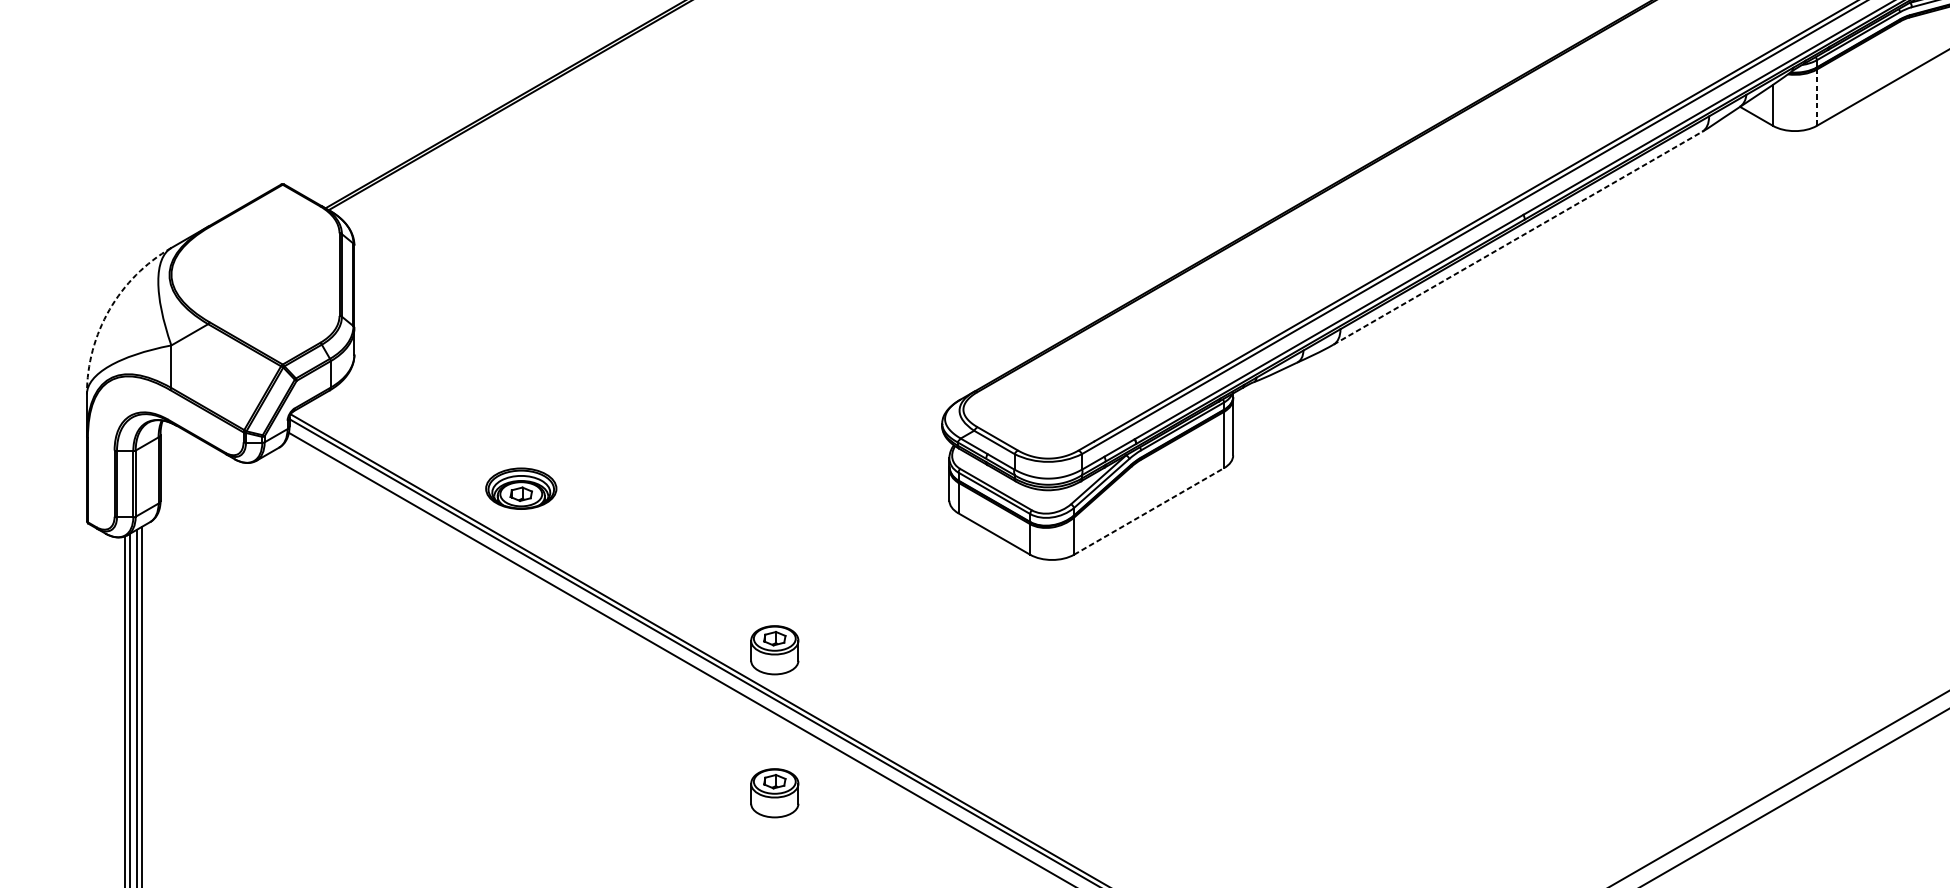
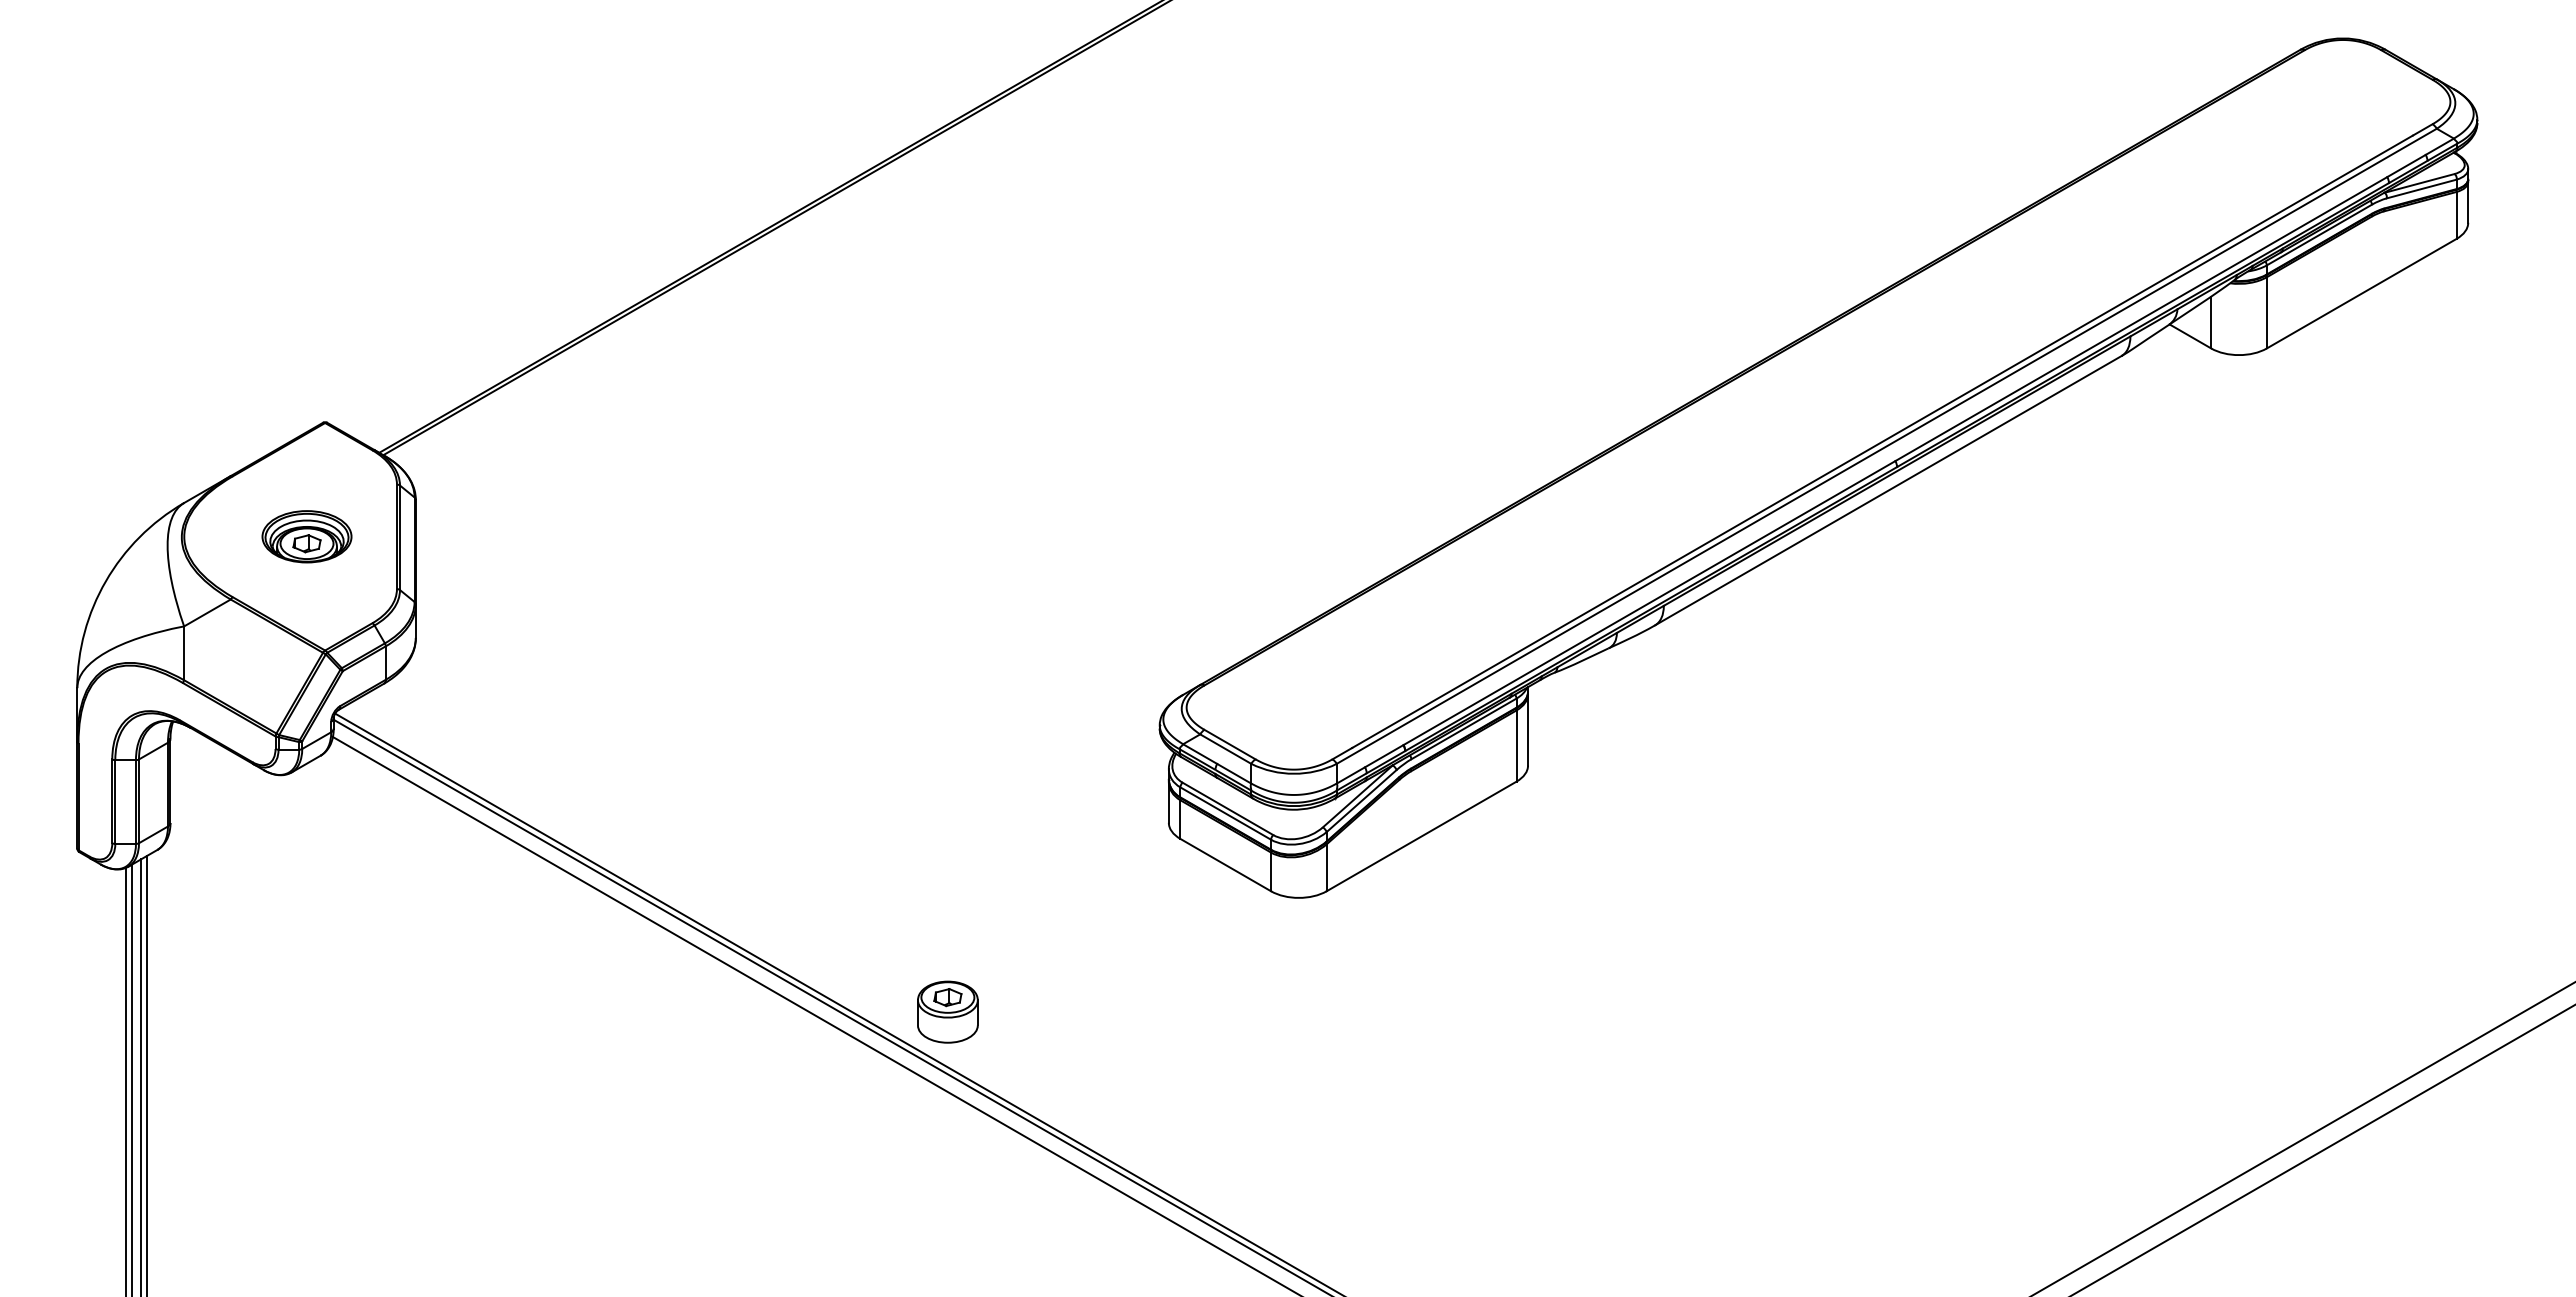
line: (1816, 97) -> (2266, 312), dashed -> solid
line: (1517, 238) -> (1888, 490), dashed -> solid
arc: (109, 309) -> (105, 581), dashed -> solid
part: (520, 488) -> (306, 536), moved
line: (1149, 511) -> (1421, 836), dashed -> solid
part: (774, 792) -> (947, 1192), removed

